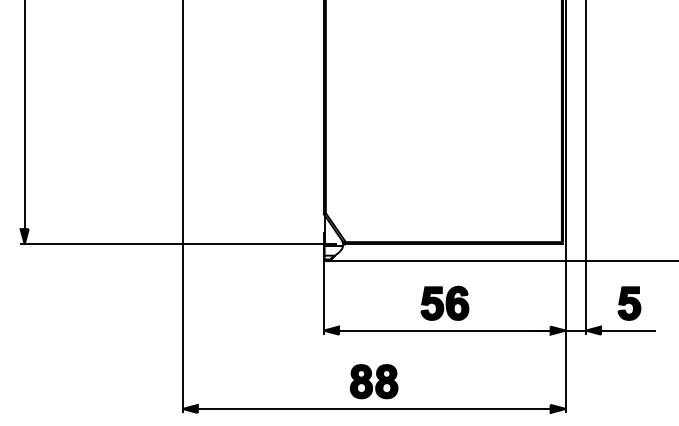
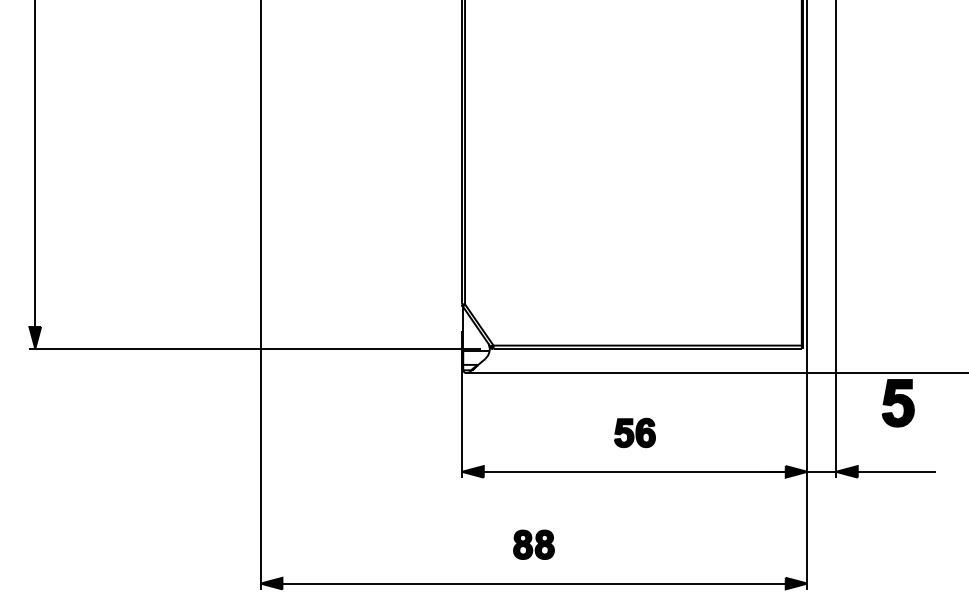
part: (444, 303) -> (634, 432), size x0.6
part: (628, 303) -> (897, 403), moved
part: (373, 381) -> (533, 544), size x0.6

